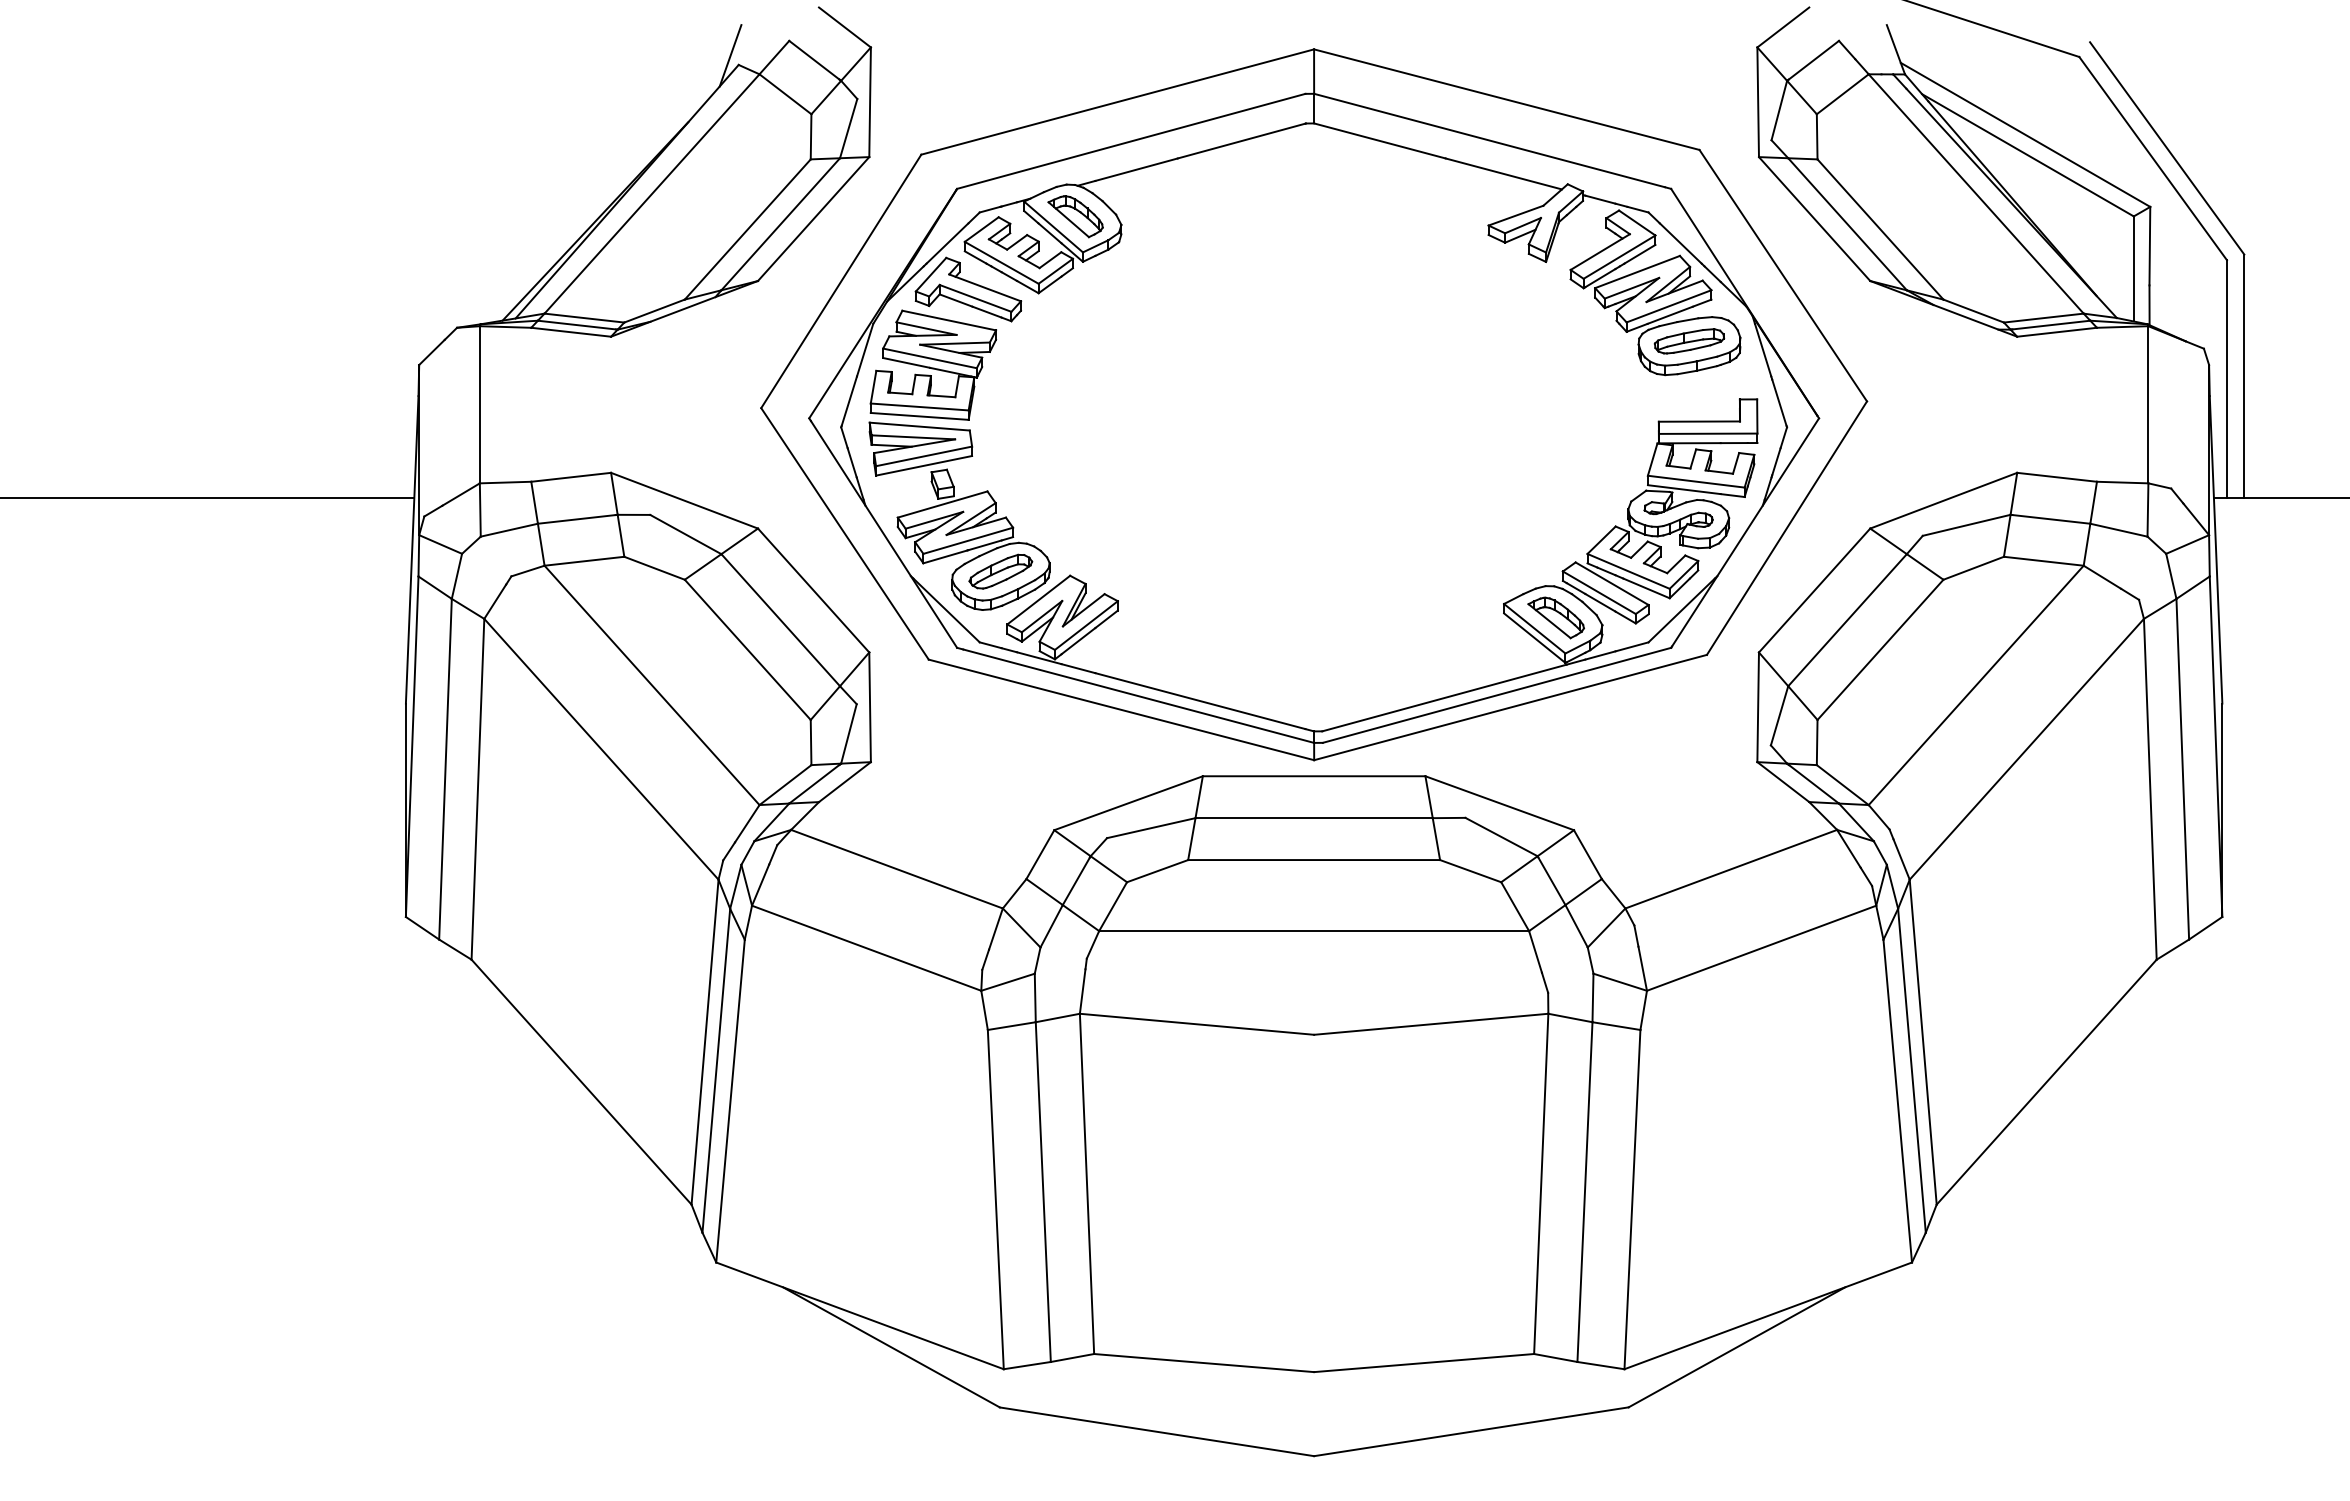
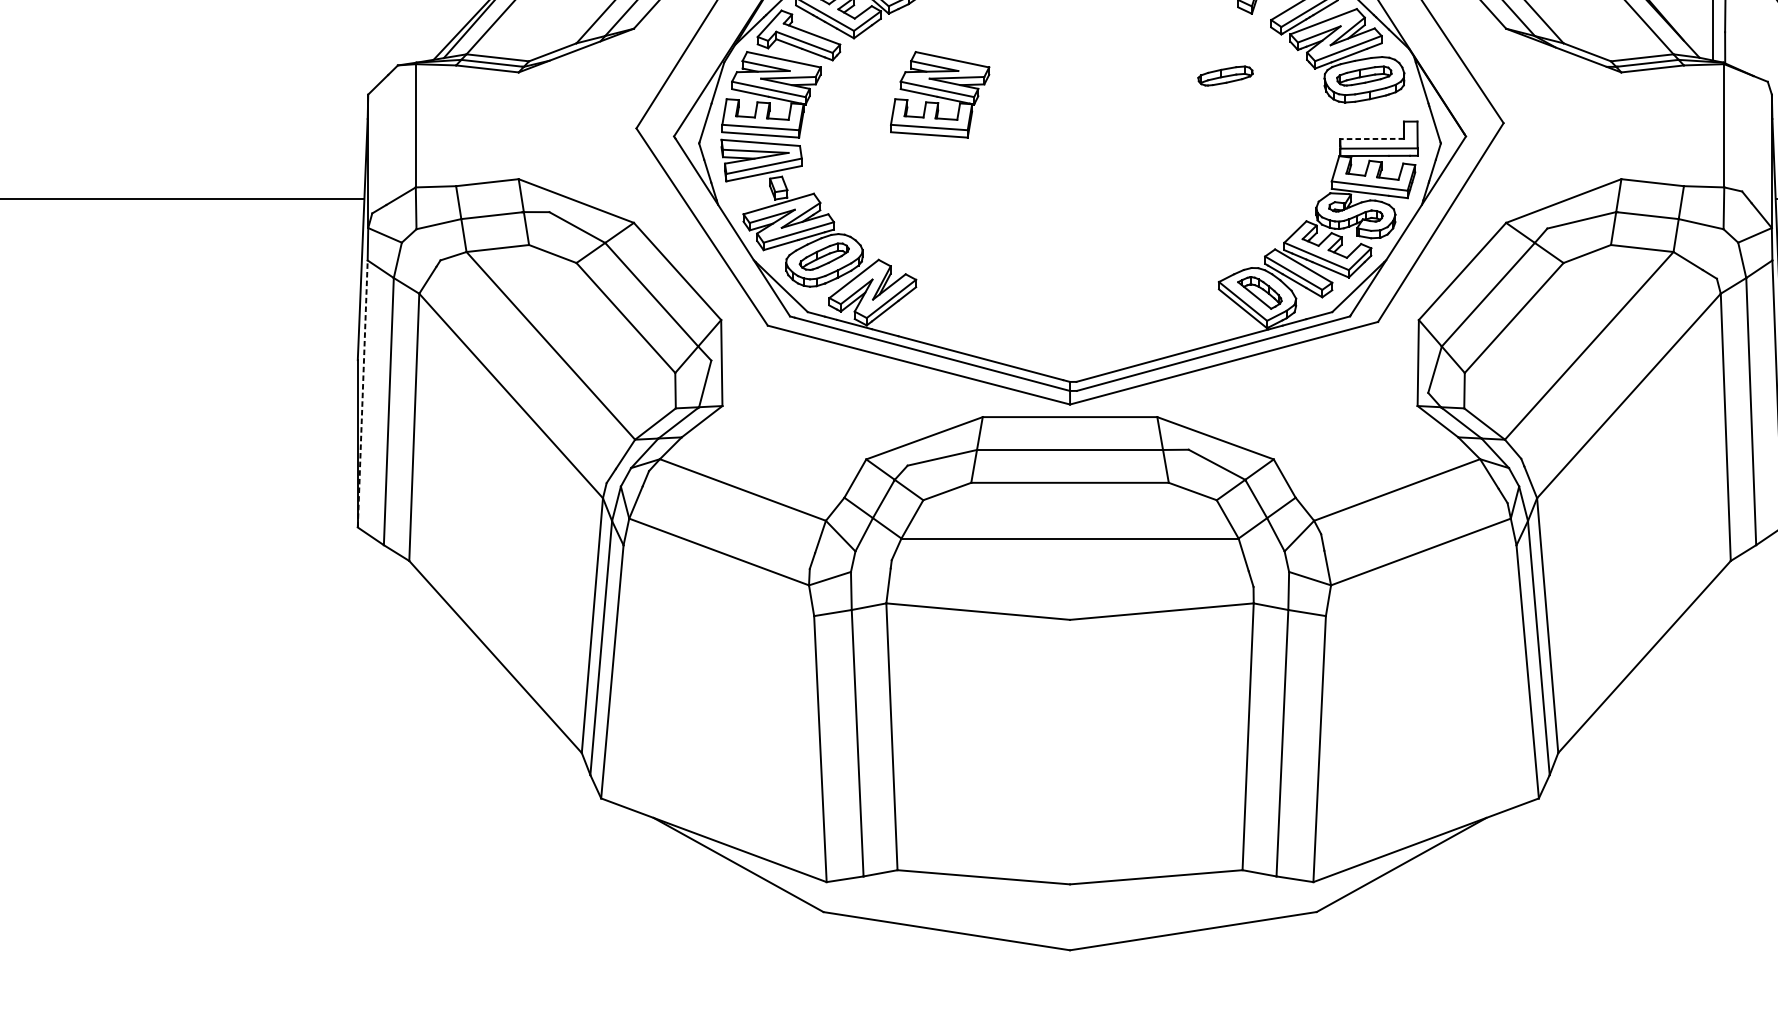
part: (1512, 341) -> (1225, 76), added
part: (1148, 364) -> (940, 94), added
line: (1699, 421) -> (1372, 138), solid -> dashed
line: (412, 746) -> (362, 393), solid -> dashed

